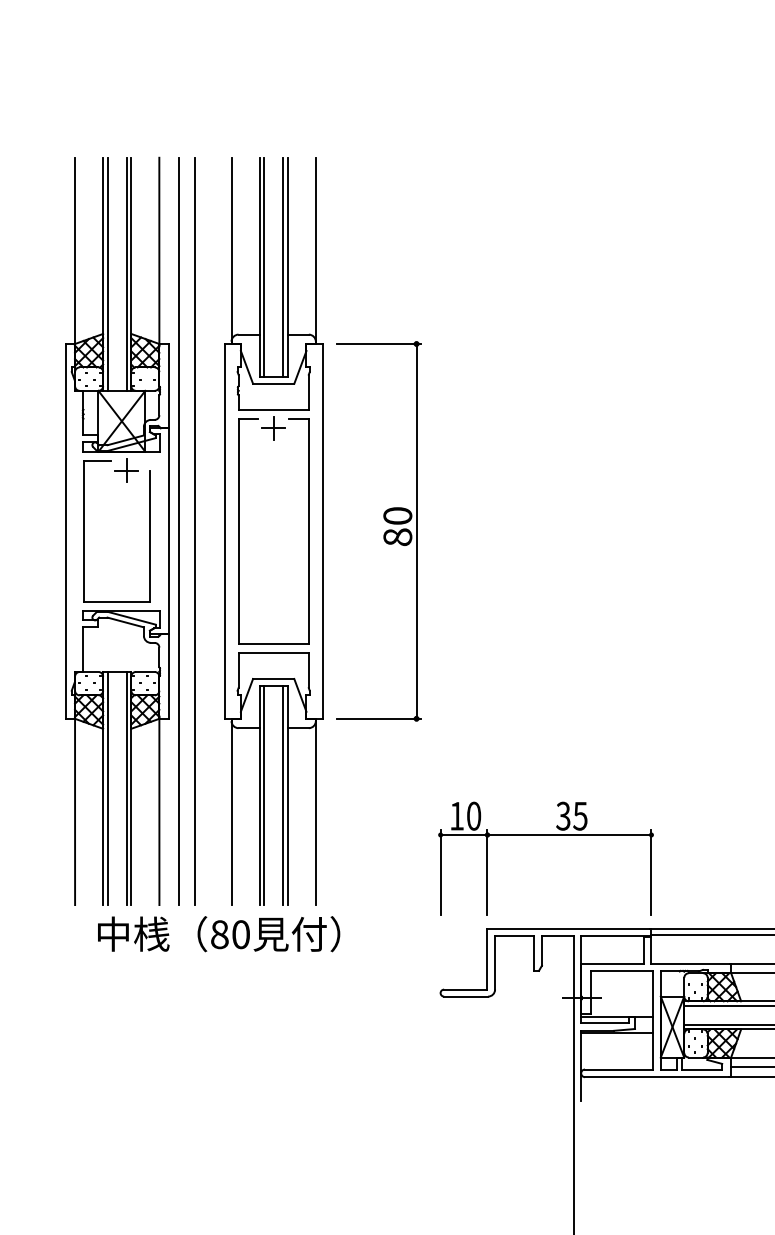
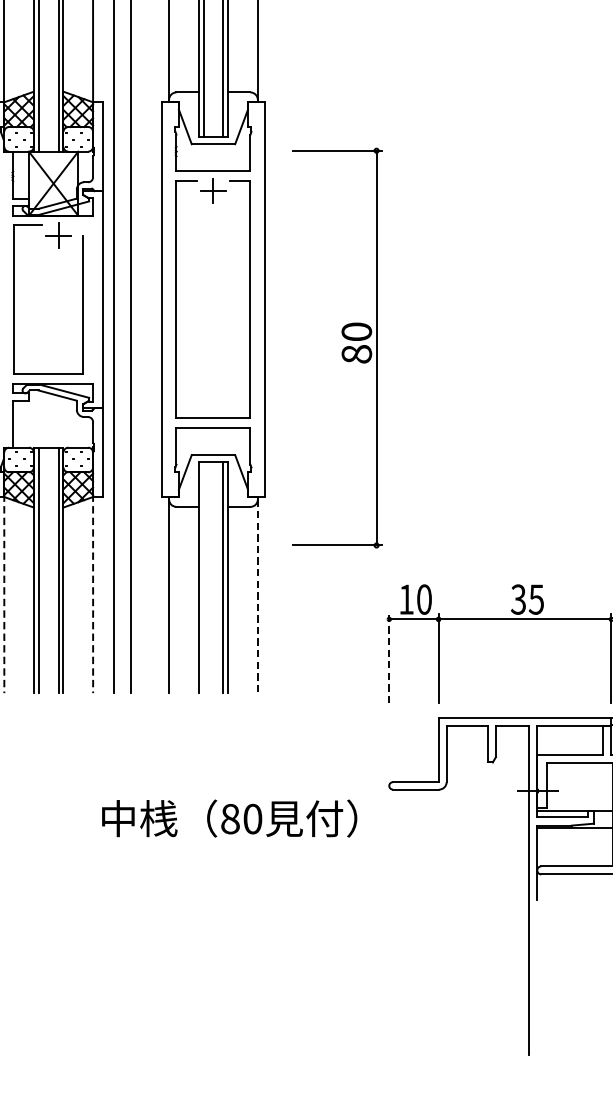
part: (378, 531) -> (336, 348), moved
line: (264, 795) -> (203, 577), removed
line: (75, 811) -> (4, 594), solid -> dashed
line: (159, 811) -> (93, 594), solid -> dashed
line: (315, 813) -> (257, 596), solid -> dashed
line: (440, 871) -> (389, 657), solid -> dashed
text: (219, 934) -> (230, 818), moved

